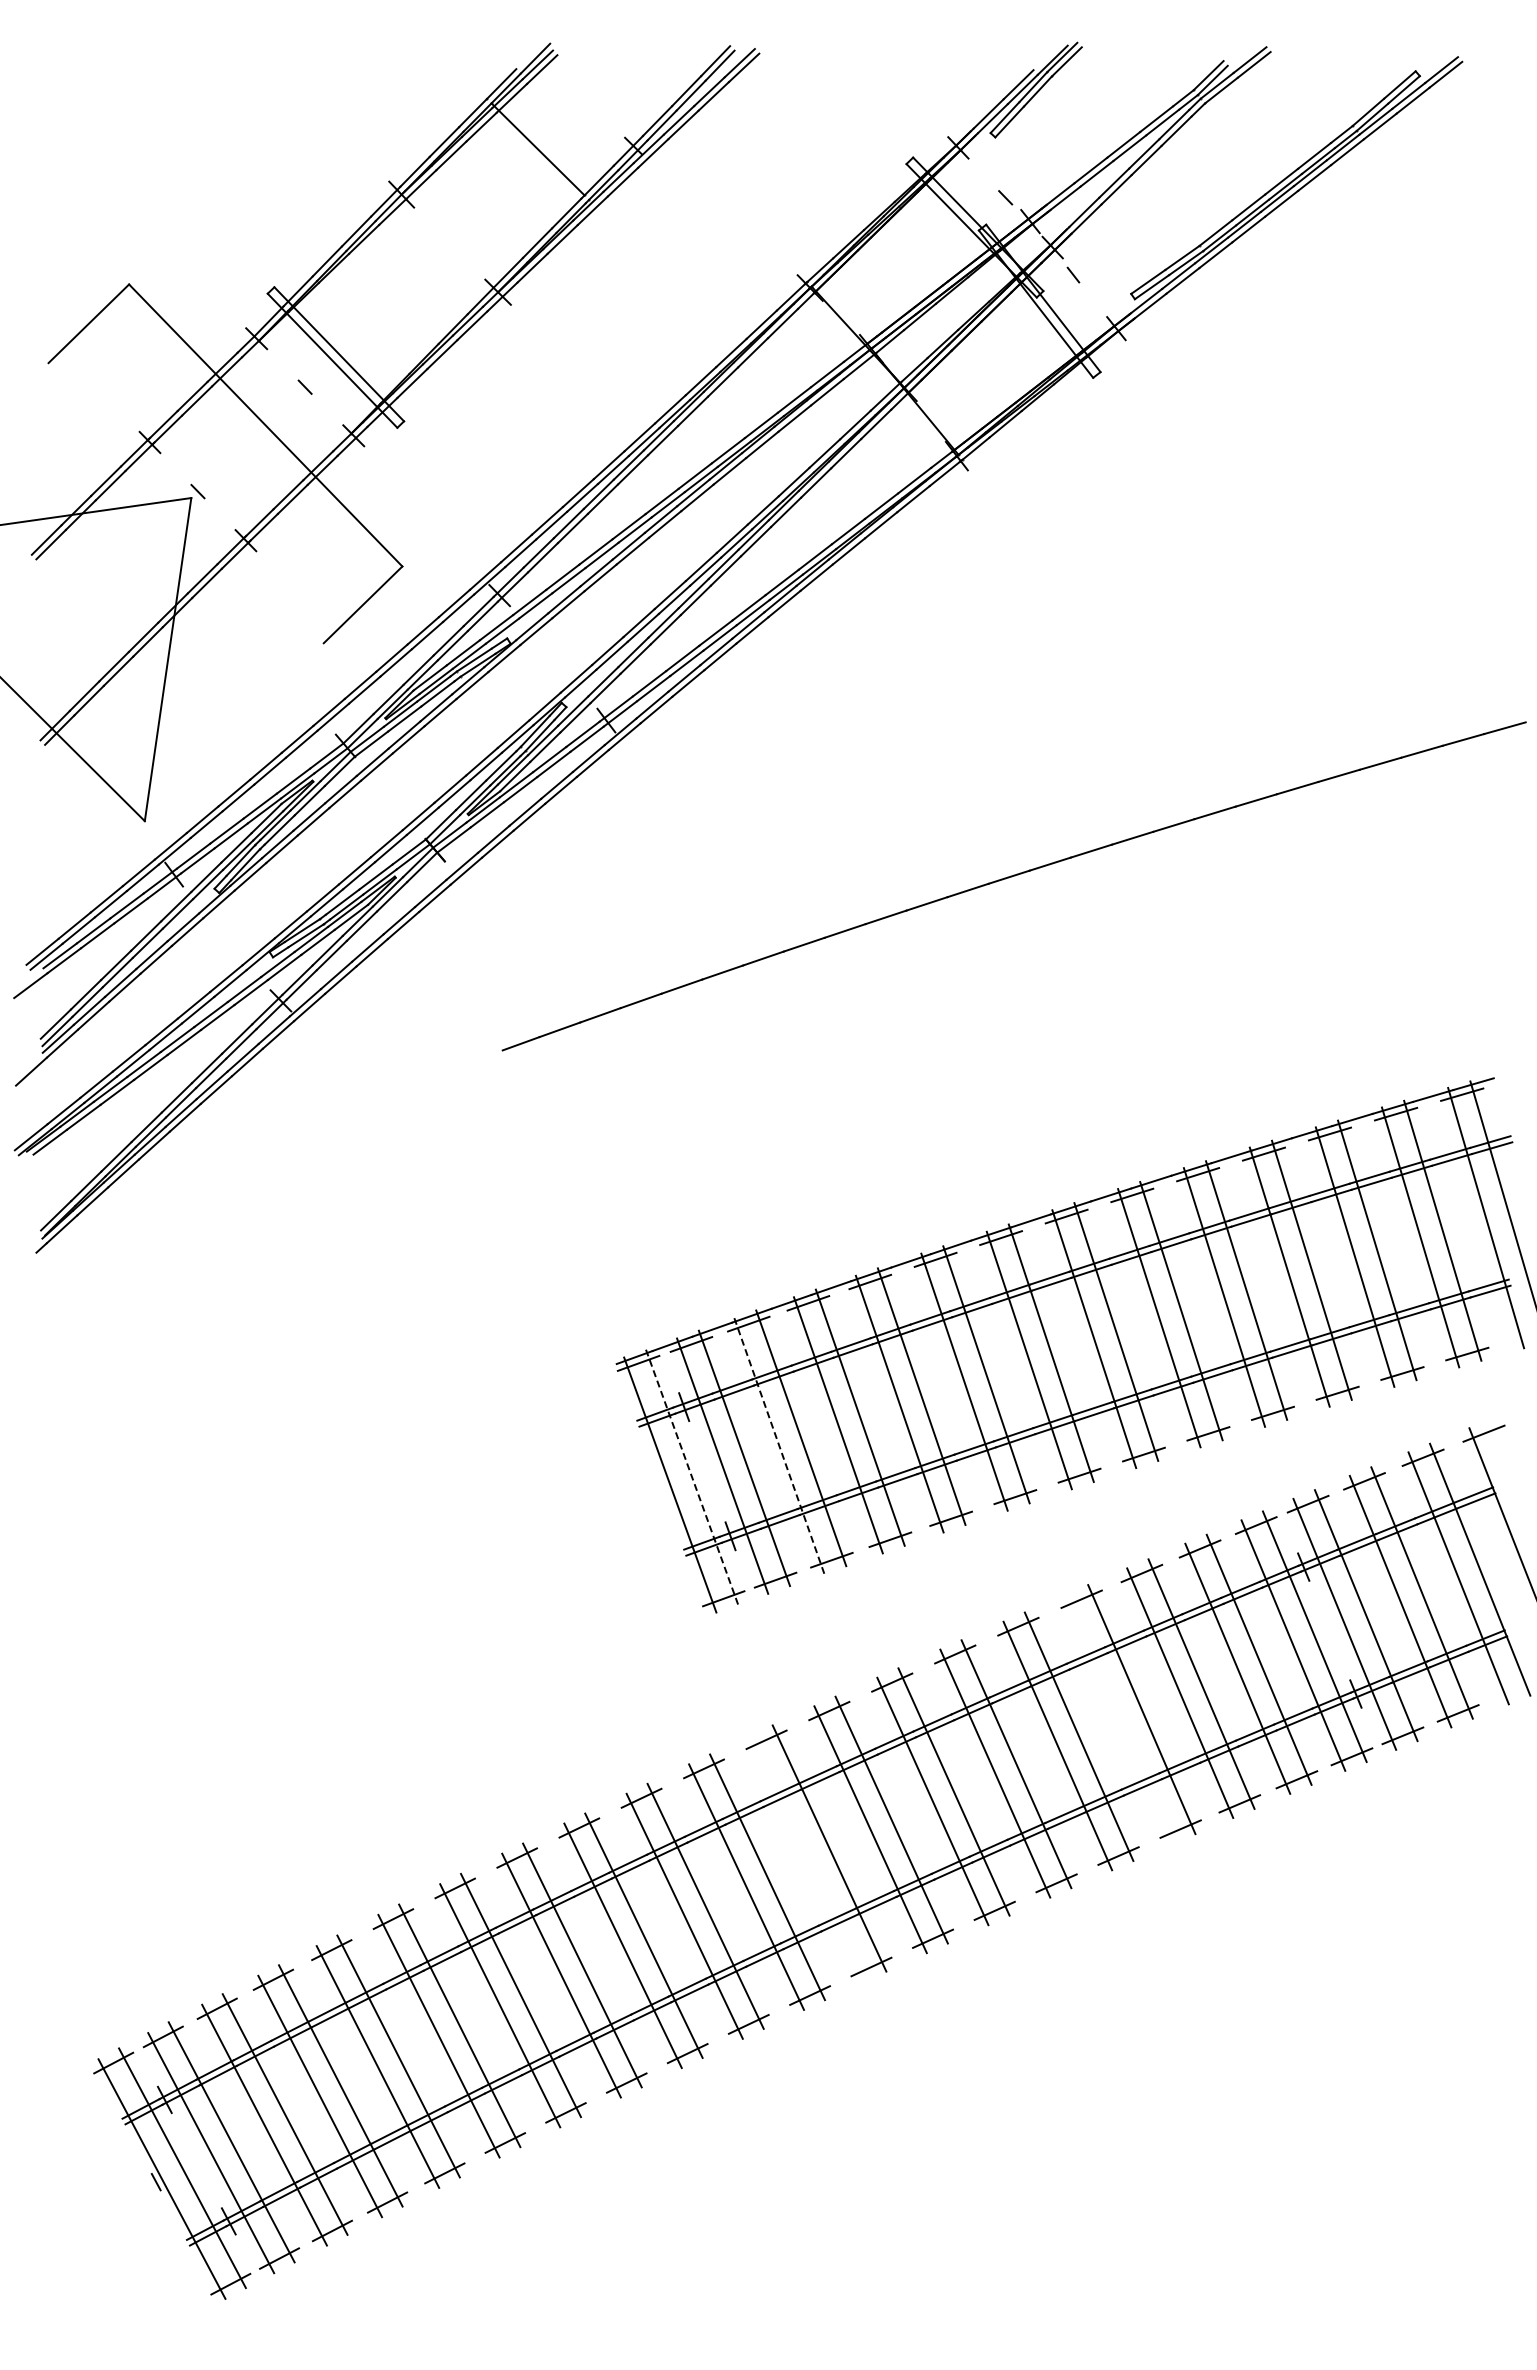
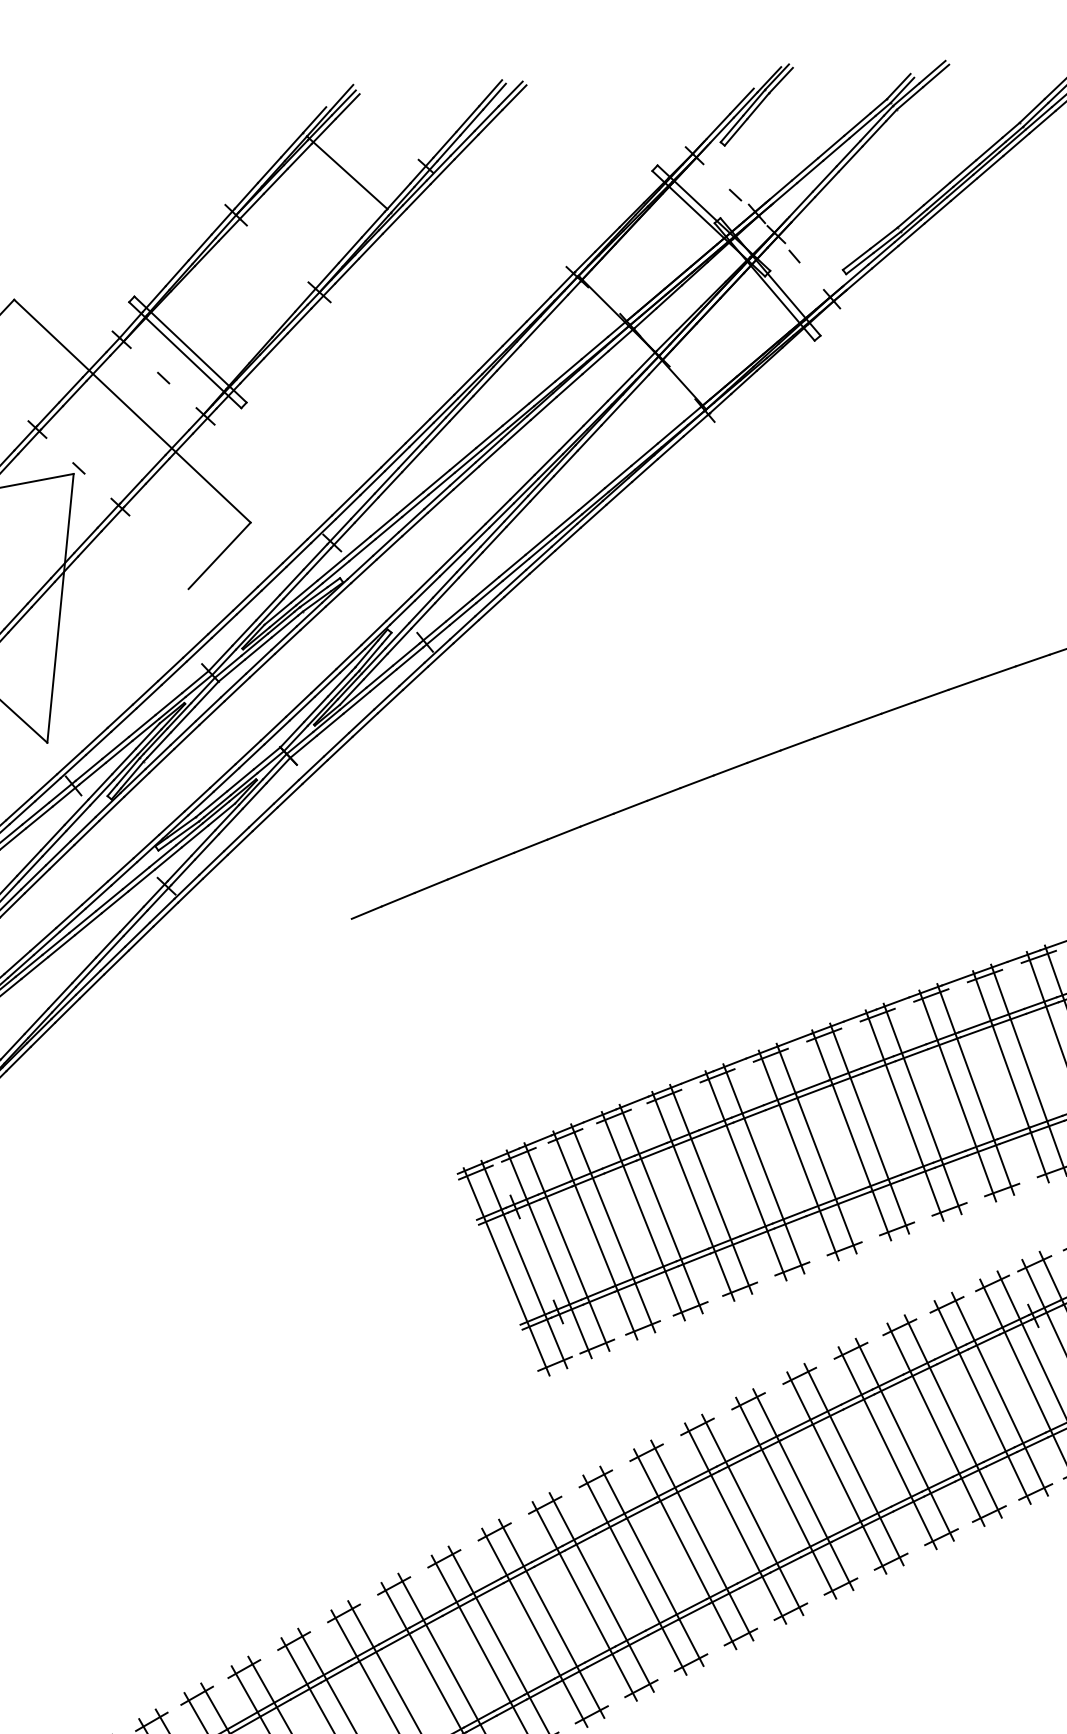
line: (779, 1446) -> (595, 1235), dashed -> solid
line: (692, 1477) -> (524, 1264), dashed -> solid
line: (1120, 1718) -> (887, 1447), added
line: (808, 1858) -> (634, 1575), added

